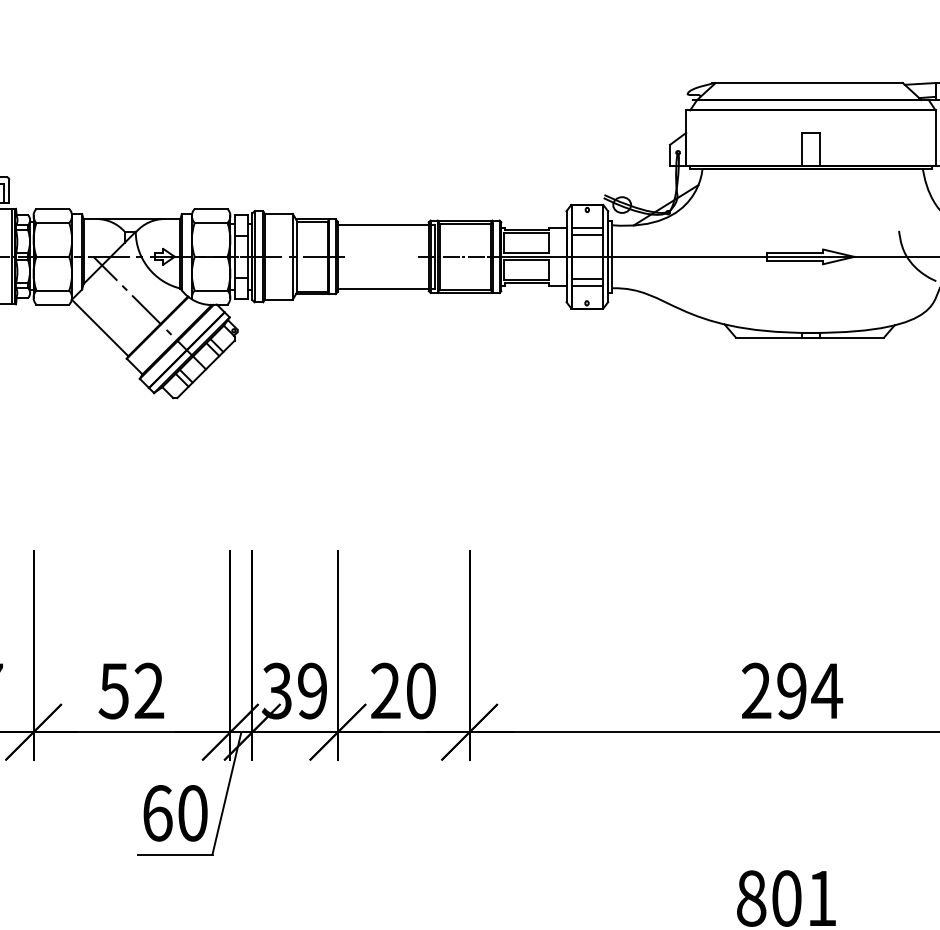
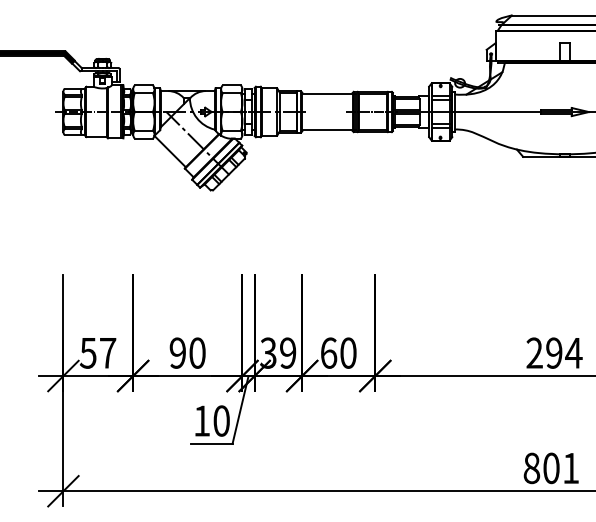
text: (131, 689) -> (187, 352), 52 -> 90
text: (385, 689) -> (328, 352), 20 -> 60
text: (158, 812) -> (202, 420), 60 -> 10

